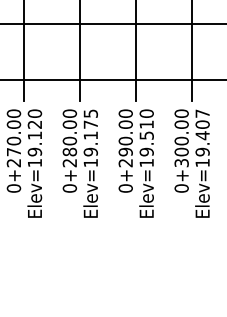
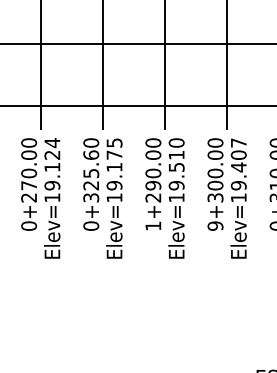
text: (35, 114) -> (52, 143), Elev=19.120 -> Elev=19.124
text: (70, 143) -> (91, 176), 0+280.00 -> 0+325.60
text: (125, 187) -> (153, 225), 0+290.00 -> 1+290.00
text: (181, 187) -> (215, 225), 0+300.00 -> 9+300.00

